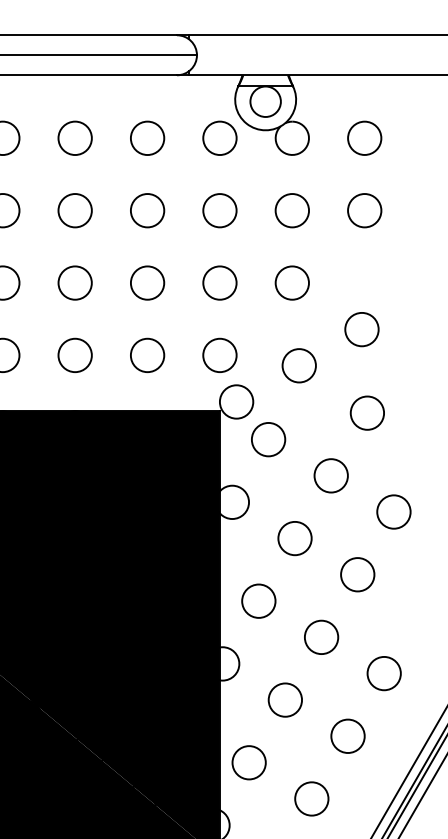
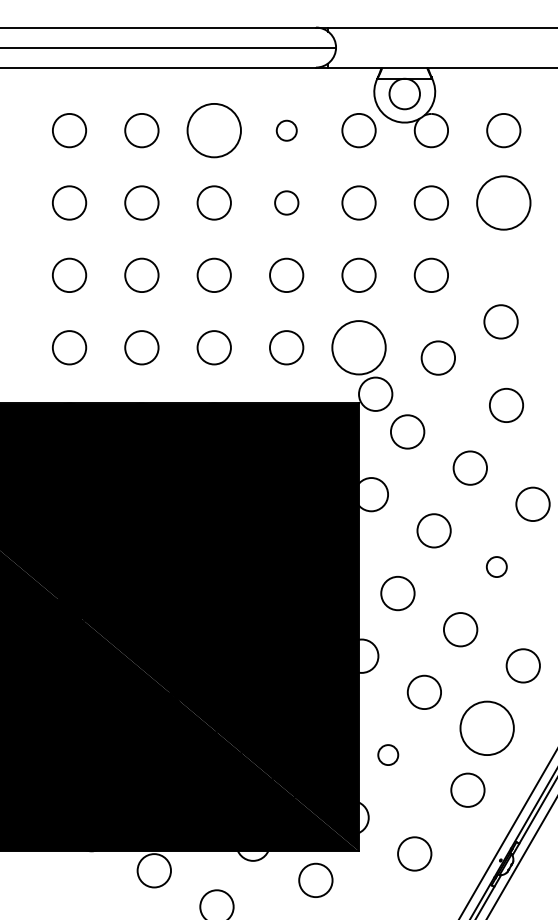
circle: (74, 138) -> (213, 130), size x1.6
circle: (147, 138) -> (286, 130), size x0.6
circle: (147, 210) -> (286, 202), size x0.7
circle: (364, 210) -> (503, 202), size x1.6
circle: (219, 355) -> (358, 347), size x1.6
circle: (357, 574) -> (496, 566), size x0.6
circle: (347, 736) -> (486, 728), size x1.6
circle: (248, 762) -> (387, 754), size x0.6
circle: (311, 798) -> (467, 789), moved

